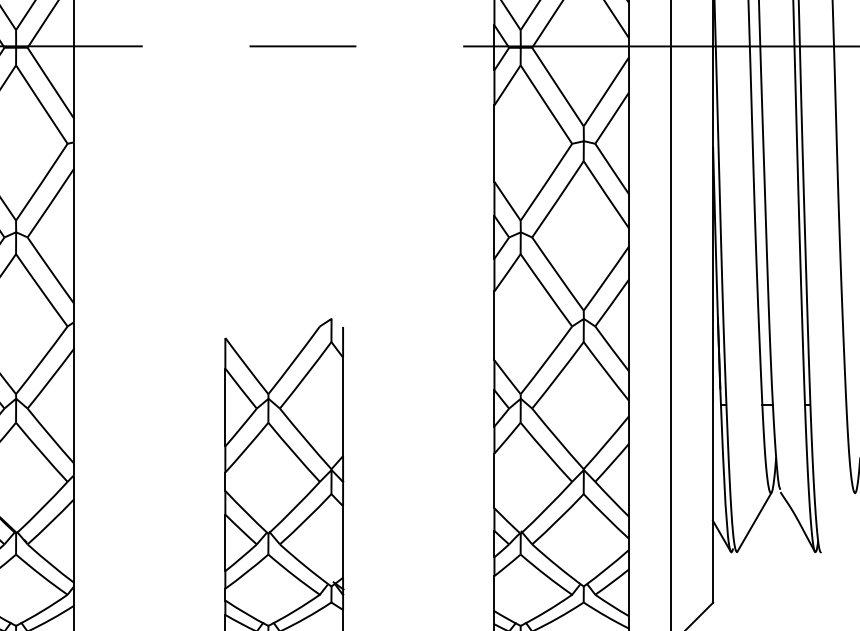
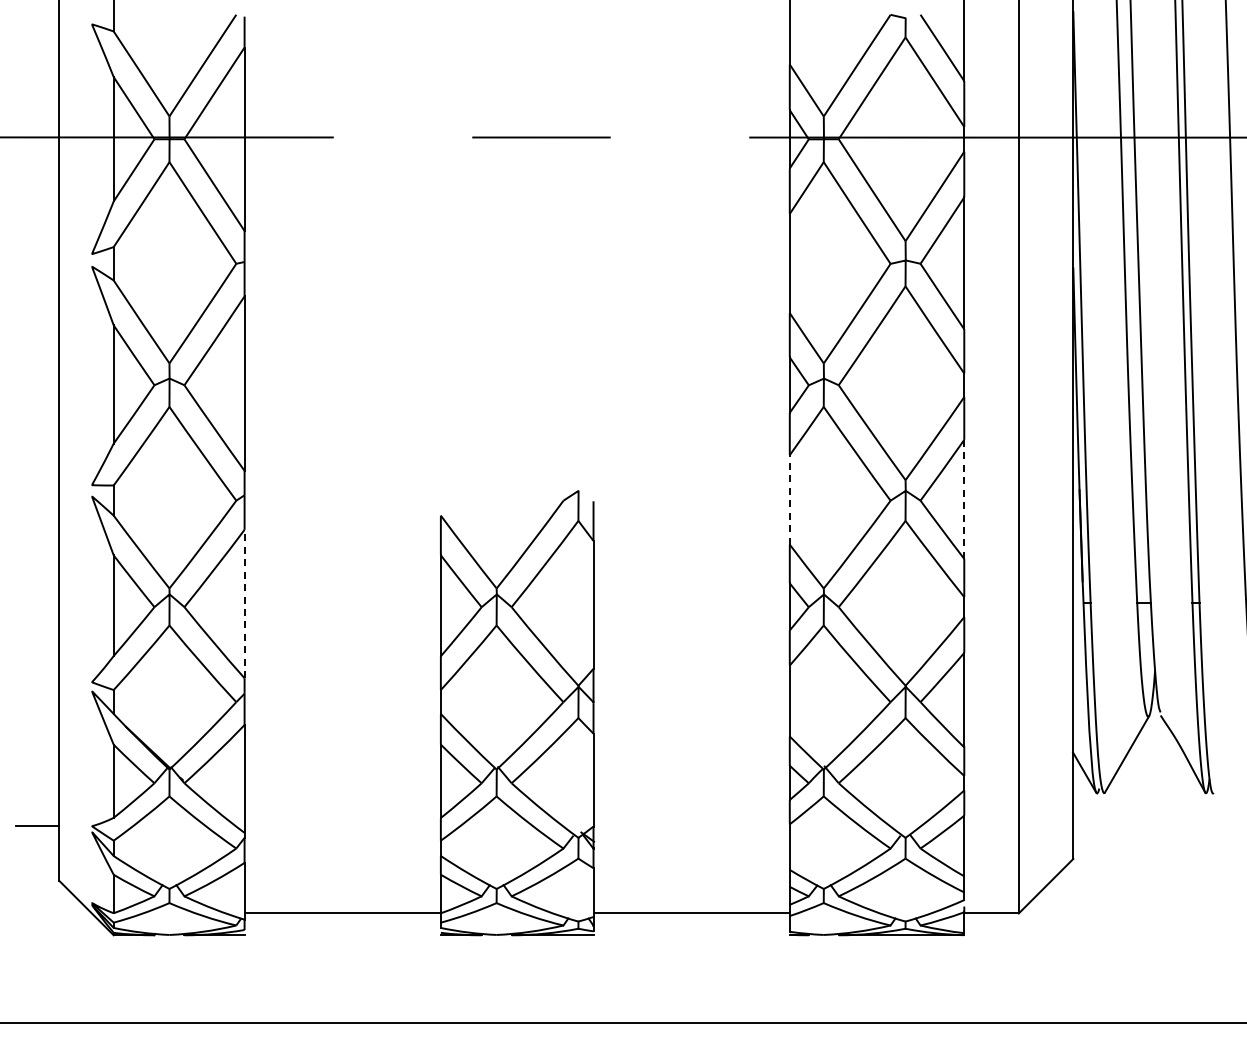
line: (494, 325) -> (789, 499), solid -> dashed
line: (629, 325) -> (964, 499), solid -> dashed
line: (73, 405) -> (244, 603), solid -> dashed

